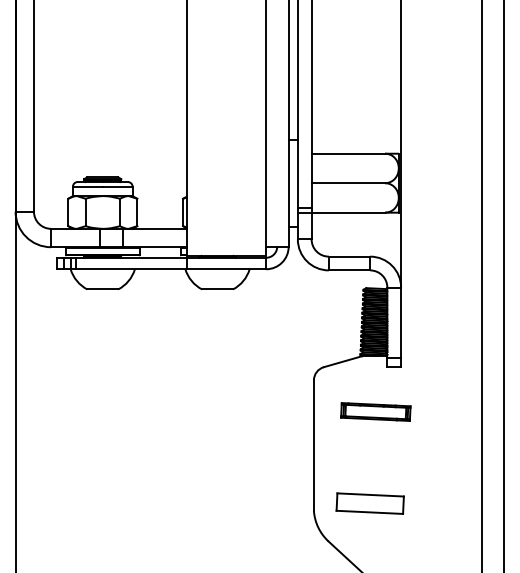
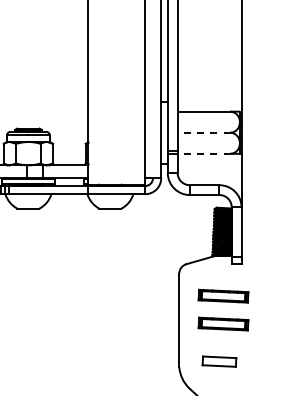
line: (348, 183) -> (203, 132), solid -> dashed
line: (348, 212) -> (203, 153), solid -> dashed
part: (375, 450) -> (223, 323), added
part: (369, 503) -> (218, 361), size x0.7

